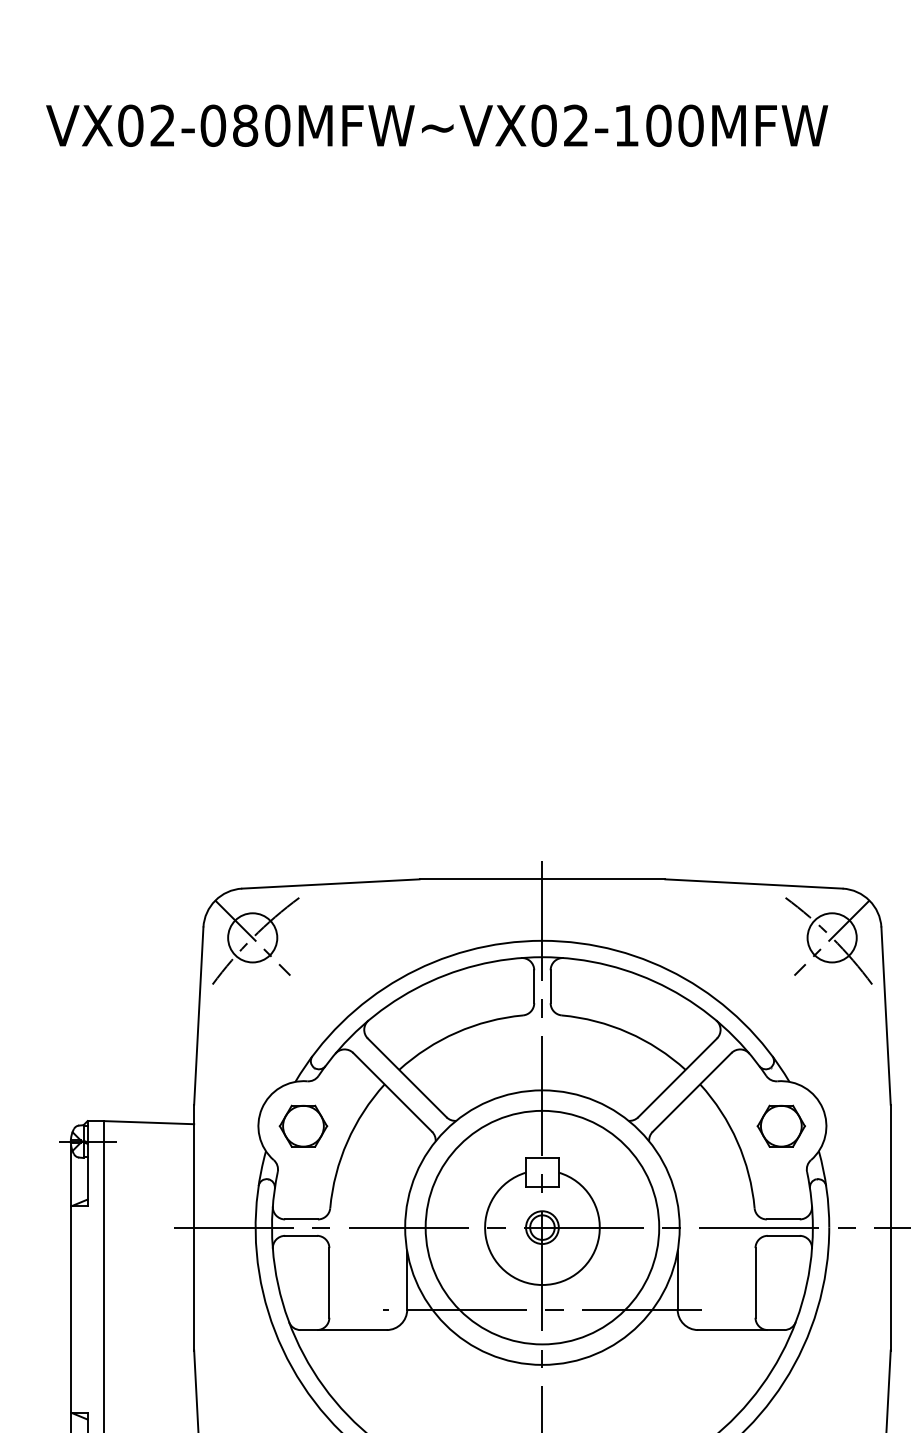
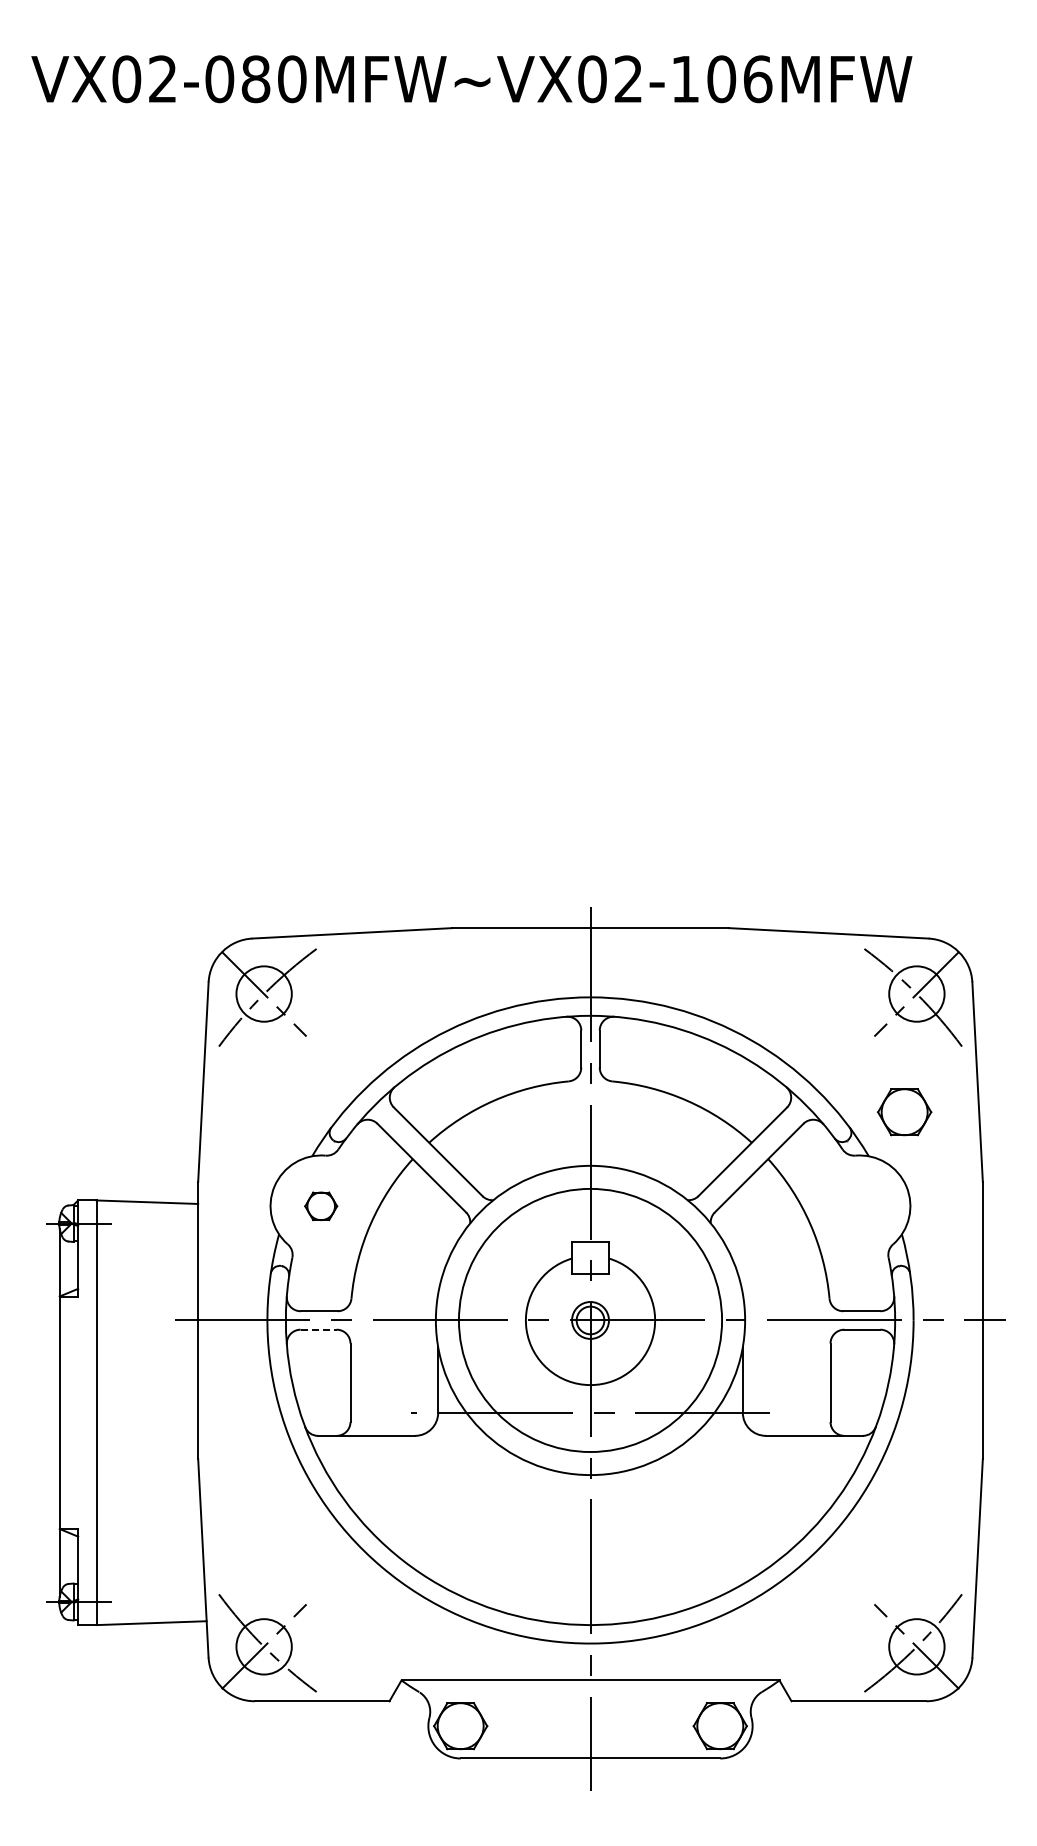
text: (690, 126) -> (757, 79), VX02-080MFW~VX02-100MFW -> VX02-080MFW~VX02-106MFW
part: (302, 1126) -> (320, 1206), size x0.6
part: (781, 1126) -> (904, 1112), moved
line: (301, 1235) -> (319, 1329), solid -> dashed

